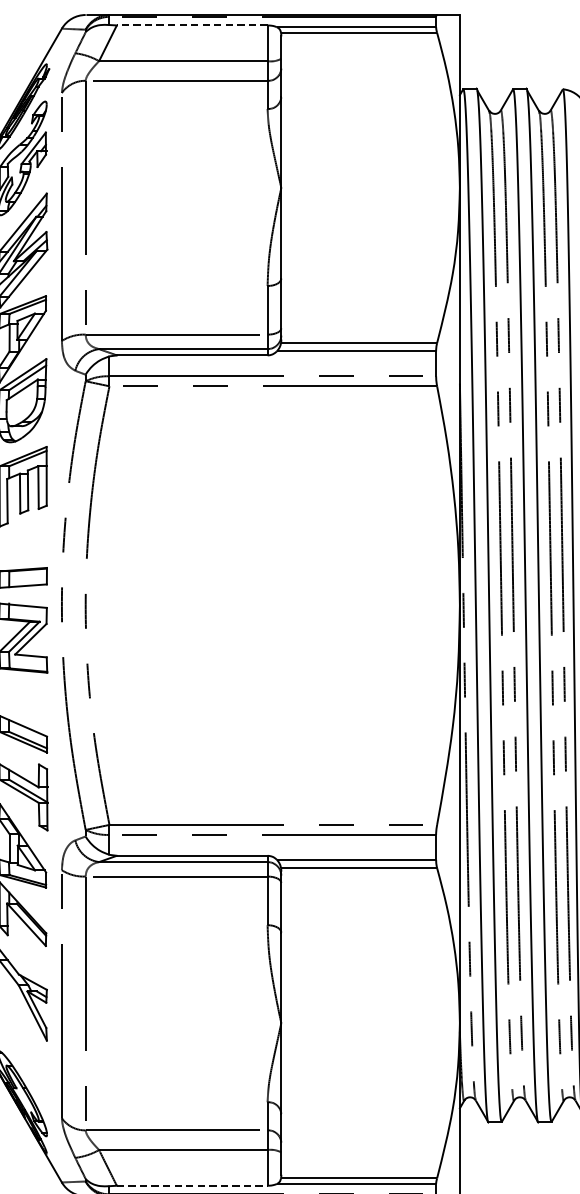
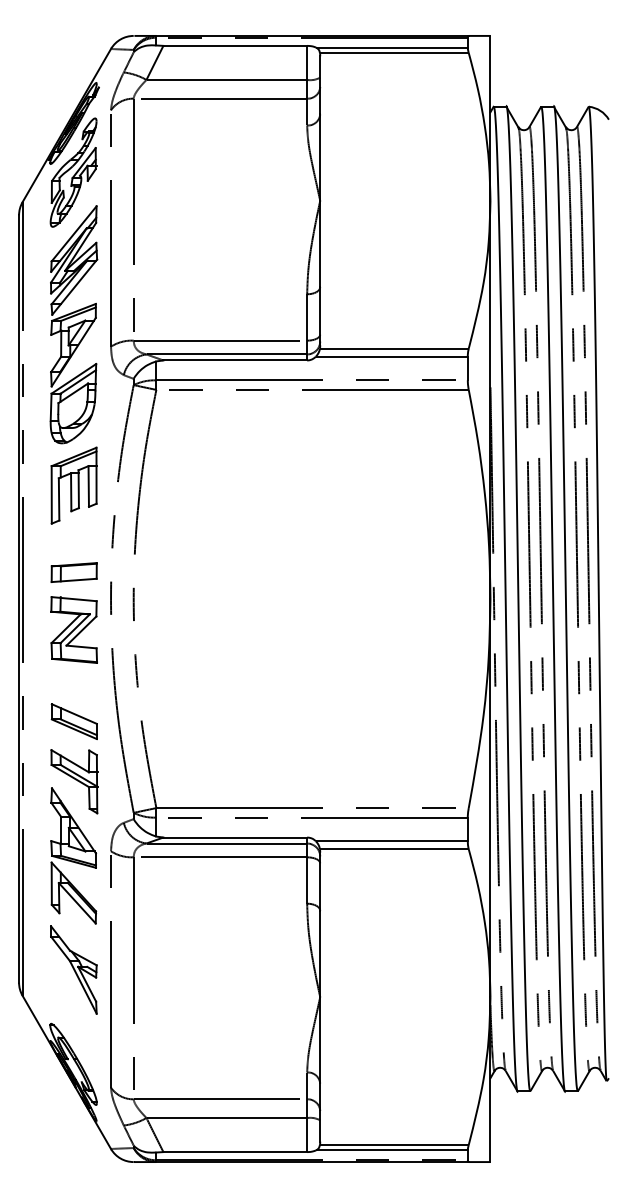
line: (192, 25) -> (235, 45), dashed -> solid
line: (192, 1186) -> (235, 1152), dashed -> solid

